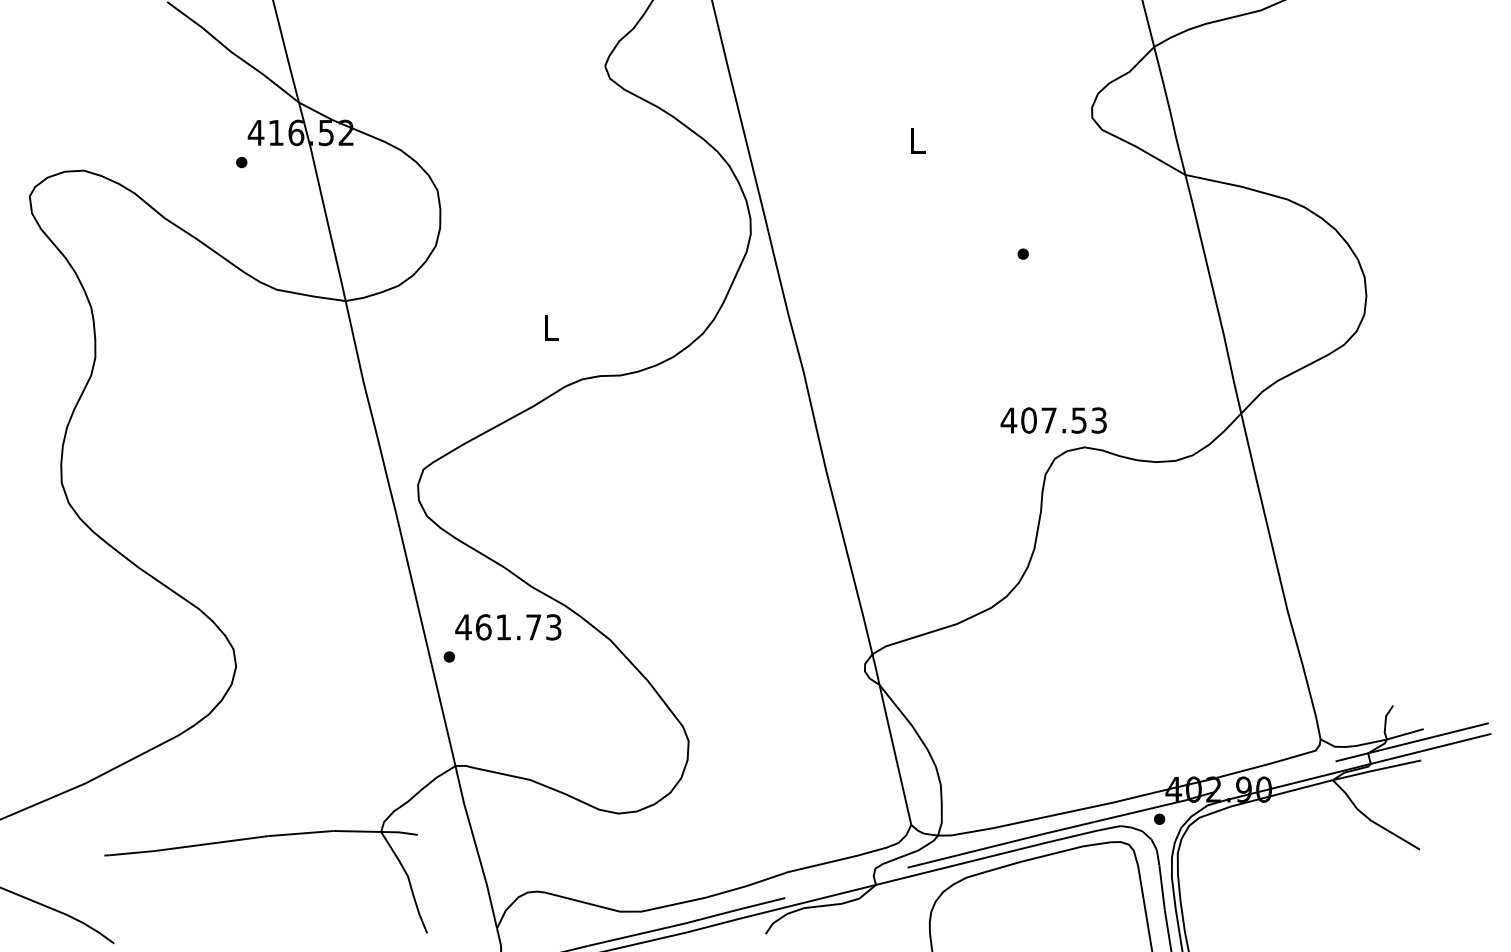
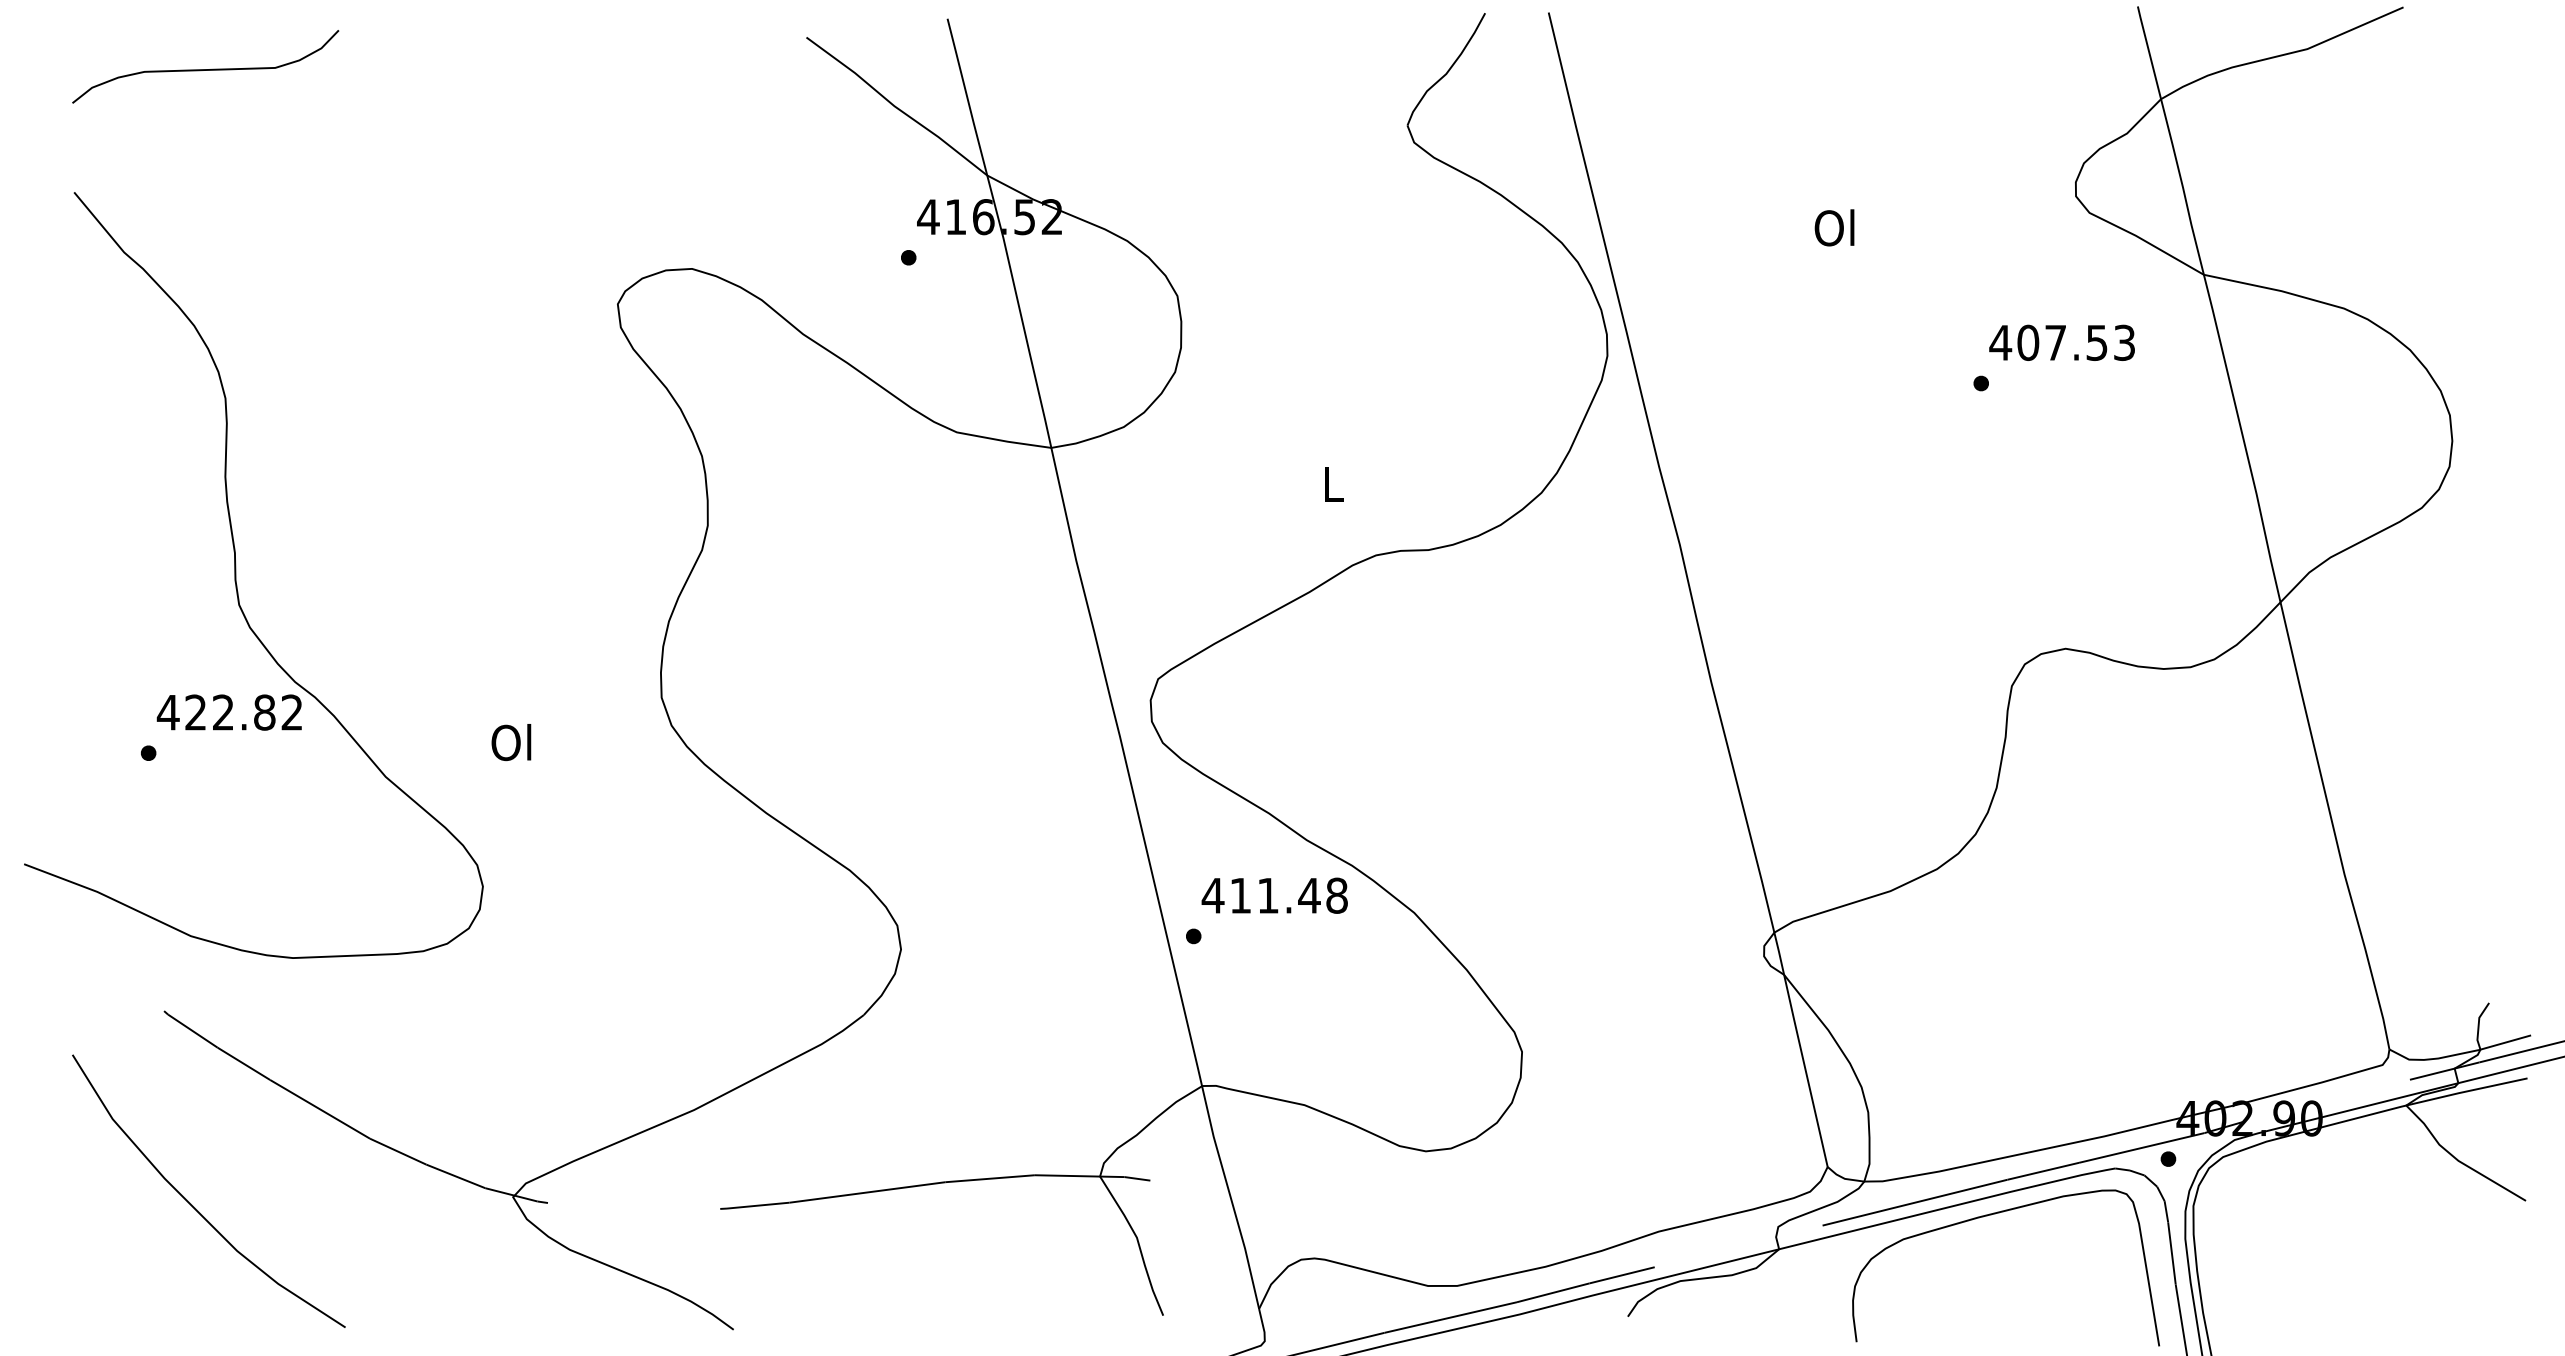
text: (916, 140) -> (1834, 227), L -> Ol
text: (1053, 420) -> (2061, 342), moved
text: (518, 627) -> (1288, 895), 461.73 -> 411.48

